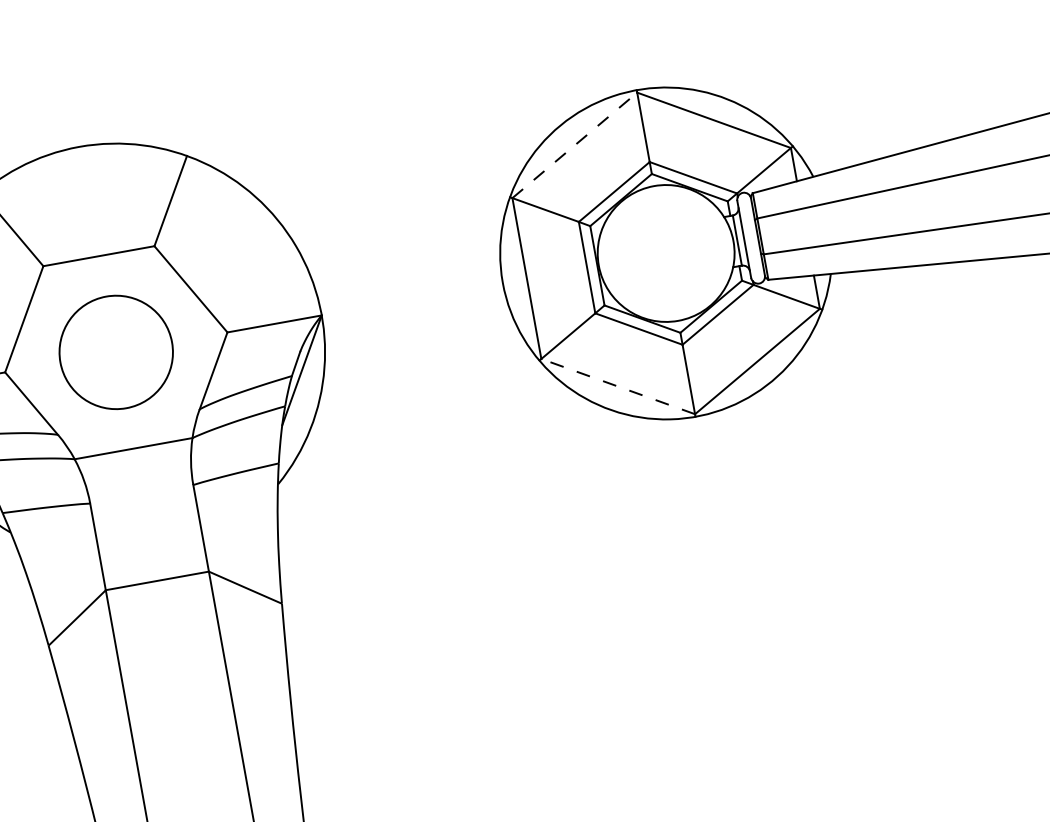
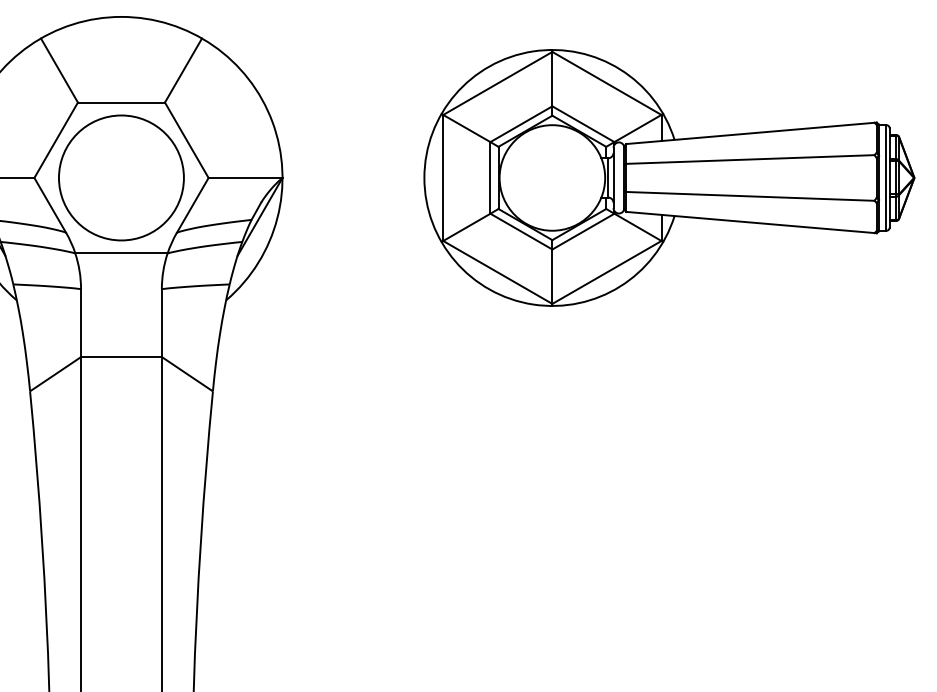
line: (575, 145) -> (498, 83), dashed -> solid
circle: (116, 351) -> (121, 177), size x1.43
line: (617, 386) -> (497, 272), dashed -> solid

